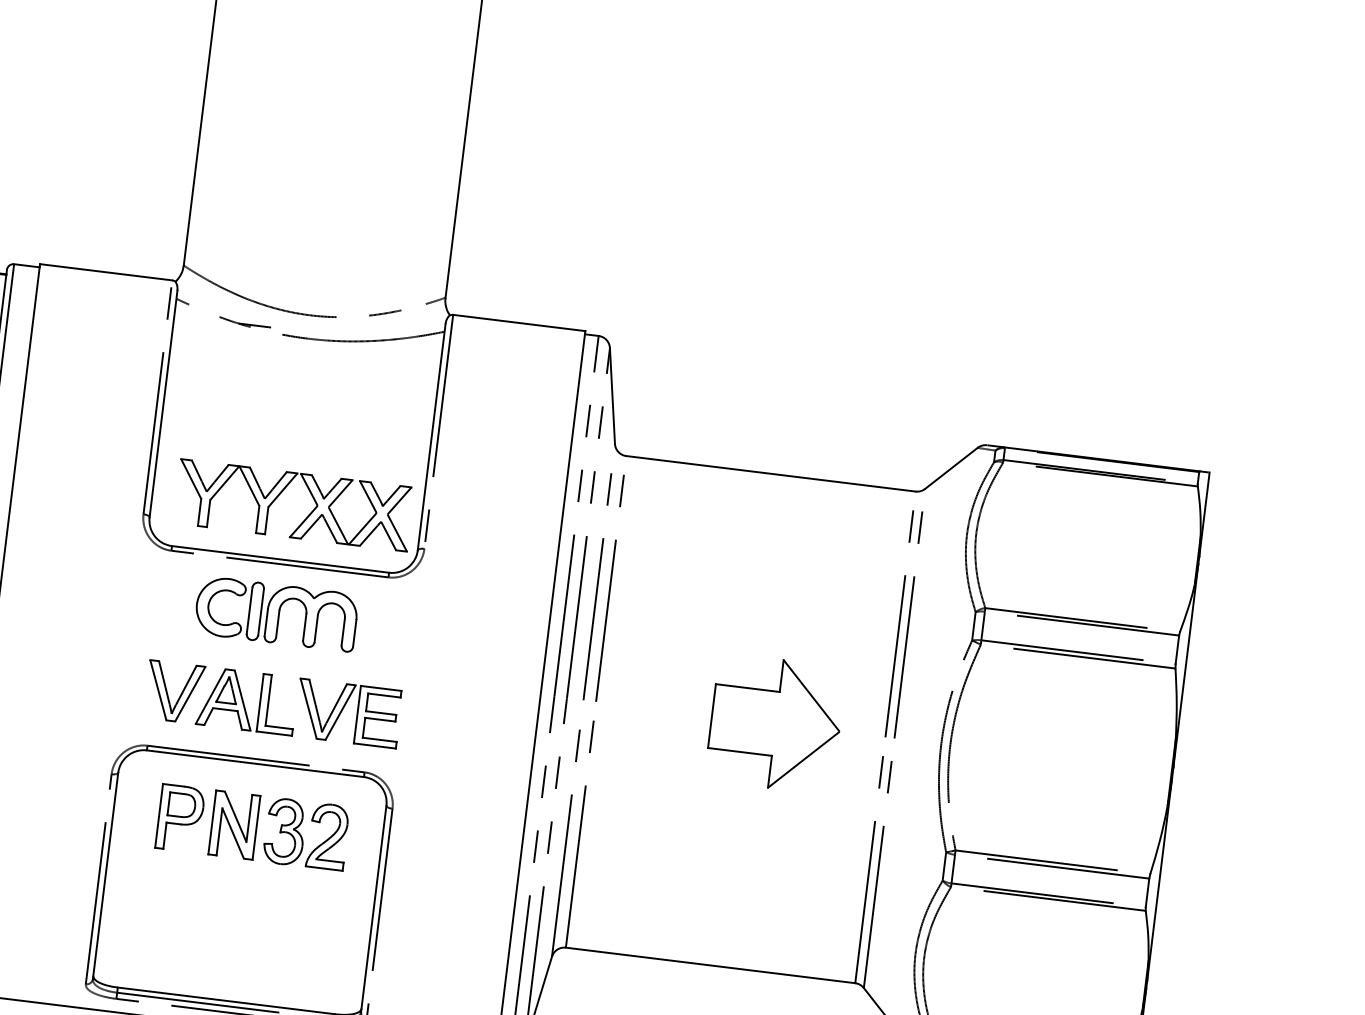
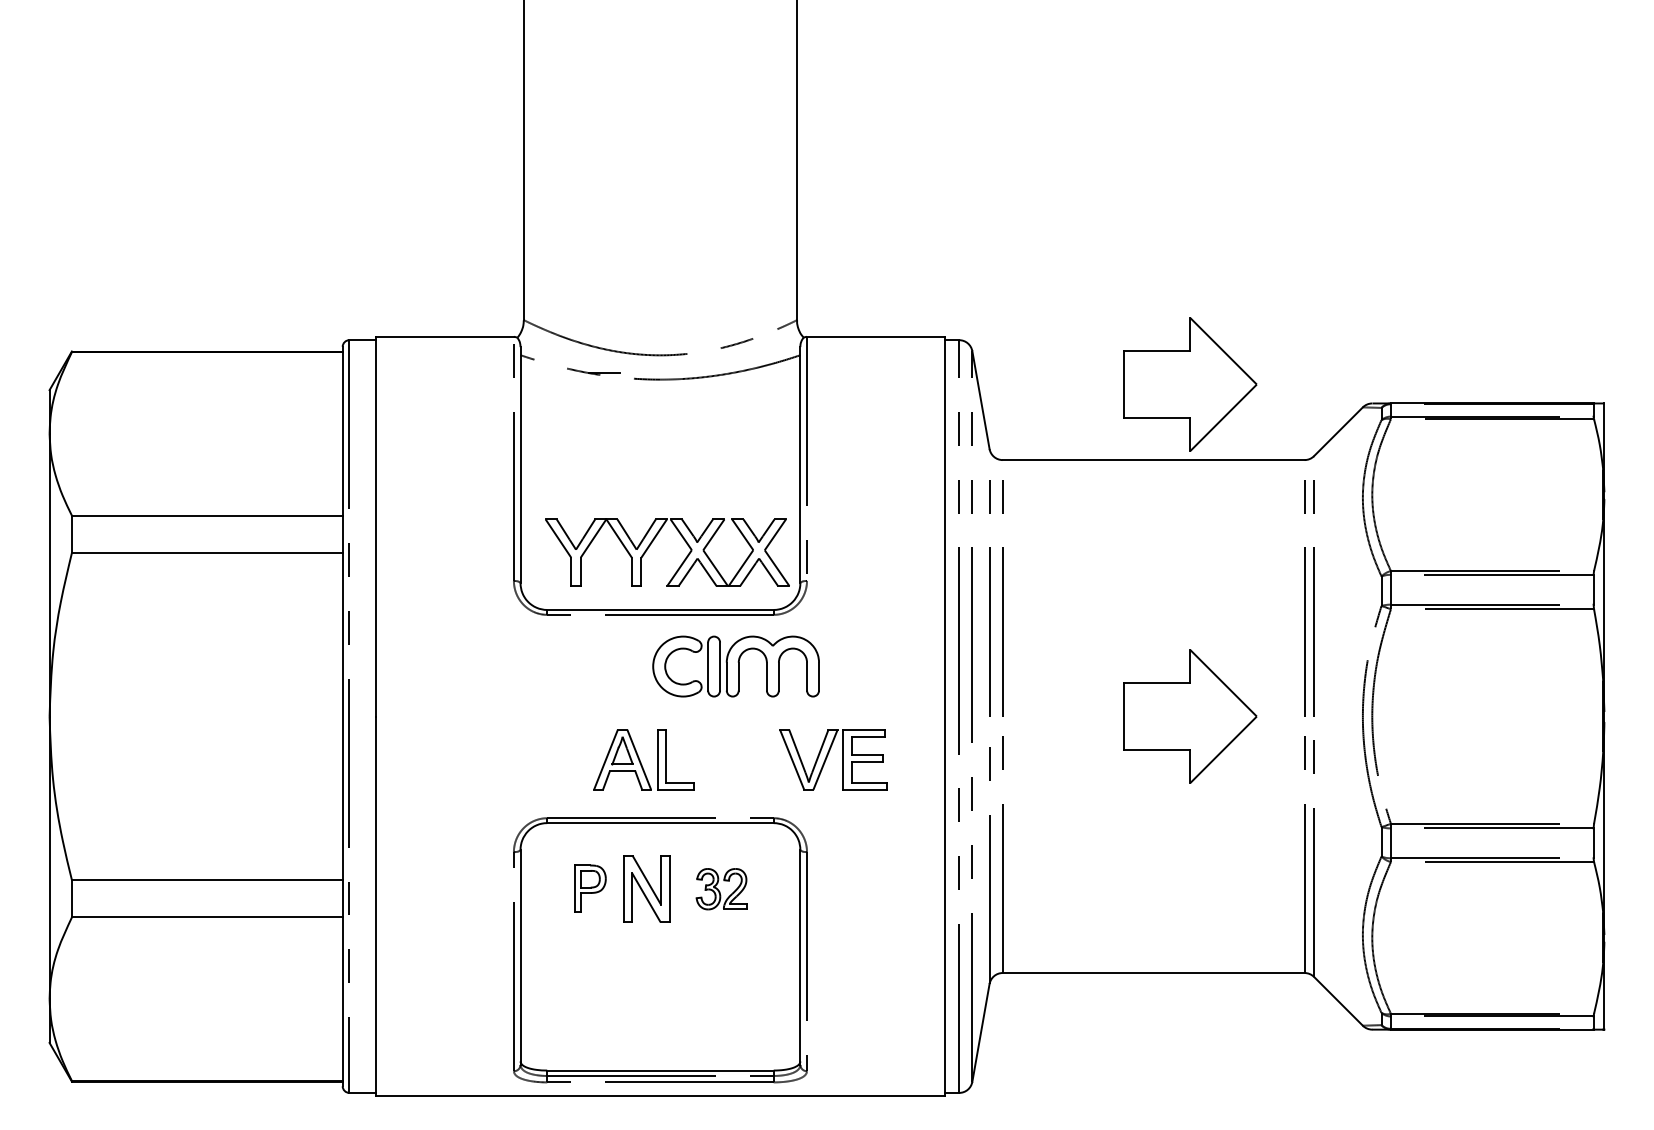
part: (815, 405) -> (1190, 384), added
part: (275, 613) -> (735, 666), moved
part: (167, 693) -> (561, 761), removed
part: (342, 710) -> (827, 757), moved
part: (180, 818) -> (590, 888), size x0.7
part: (306, 833) -> (721, 888), size x0.6

